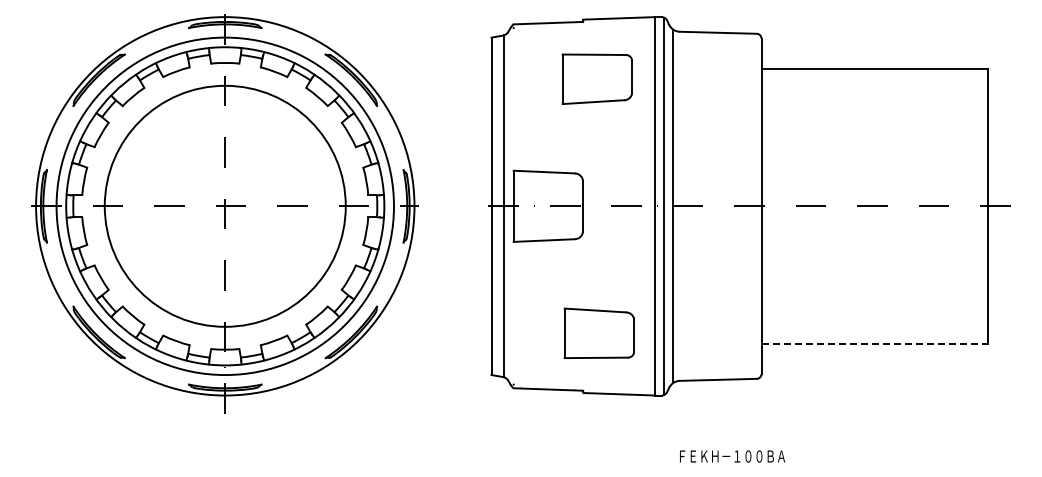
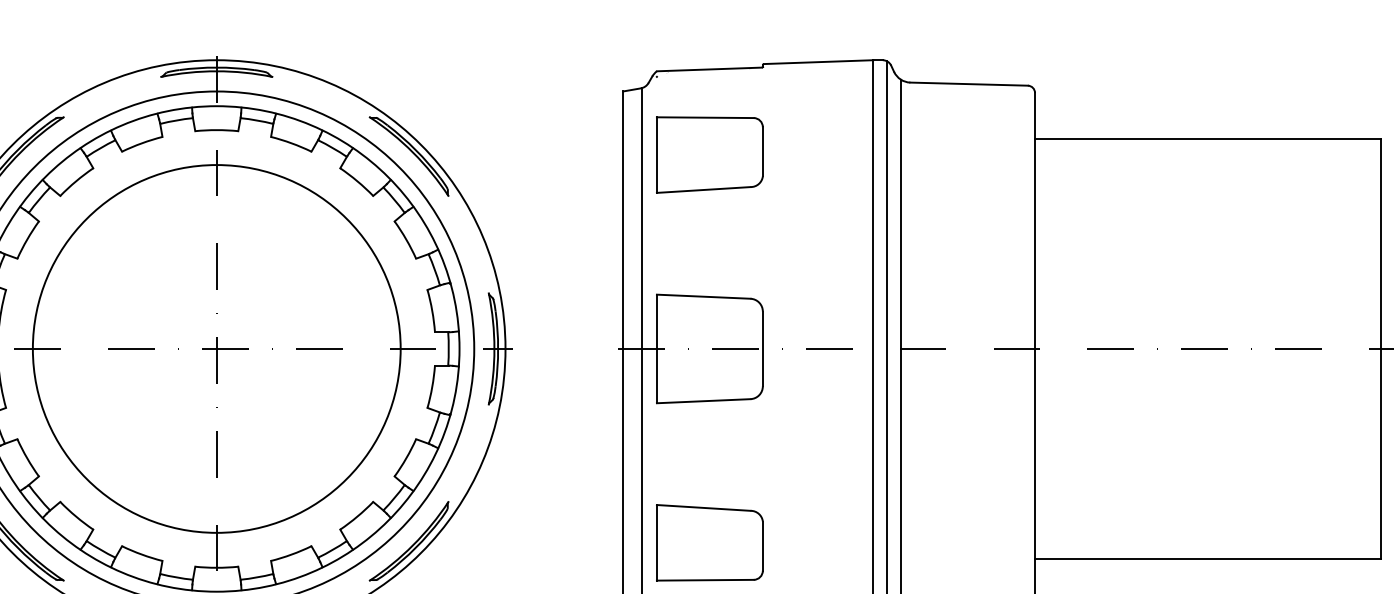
part: (596, 78) -> (708, 153), moved
part: (598, 332) -> (708, 541), moved
line: (875, 343) -> (1209, 558), dashed -> solid

